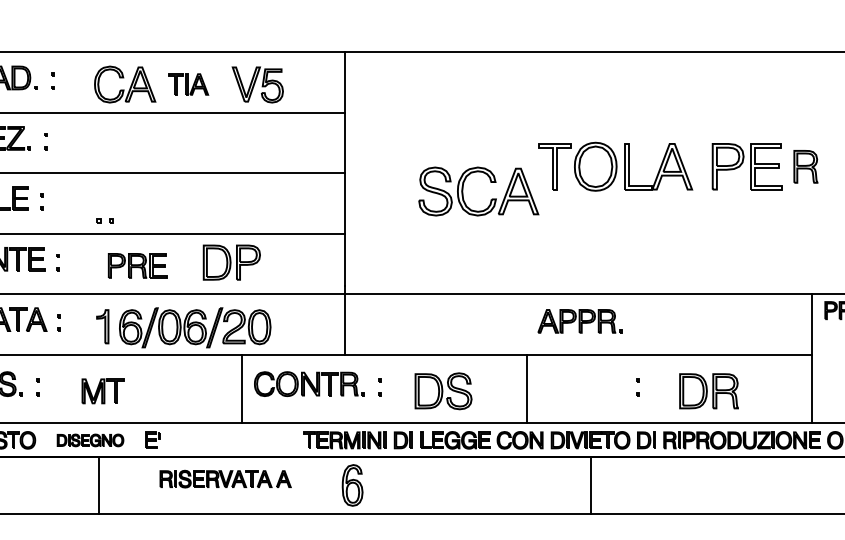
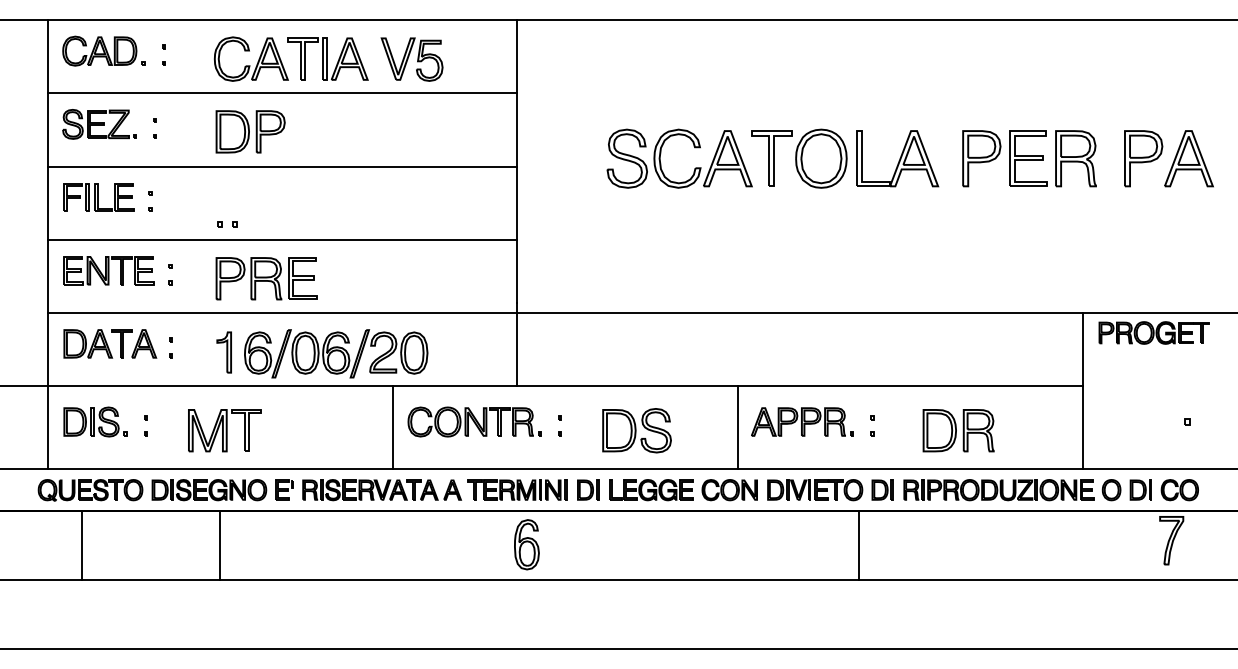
part: (188, 84) -> (327, 58), size x1.67
part: (805, 166) -> (1075, 158), size x1.43
part: (490, 183) -> (694, 148), moved
part: (231, 262) -> (250, 131), moved
part: (137, 265) -> (266, 278), size x1.43
part: (580, 320) -> (802, 421), moved
part: (102, 391) -> (224, 430), size x1.43
part: (90, 440) -> (209, 490), size x1.43
part: (225, 479) -> (382, 490), moved
line: (590, 485) -> (858, 544), moved

